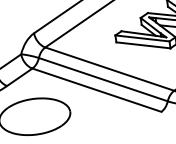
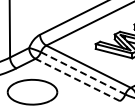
line: (103, 79) -> (83, 73), solid -> dashed
line: (96, 89) -> (77, 79), solid -> dashed

